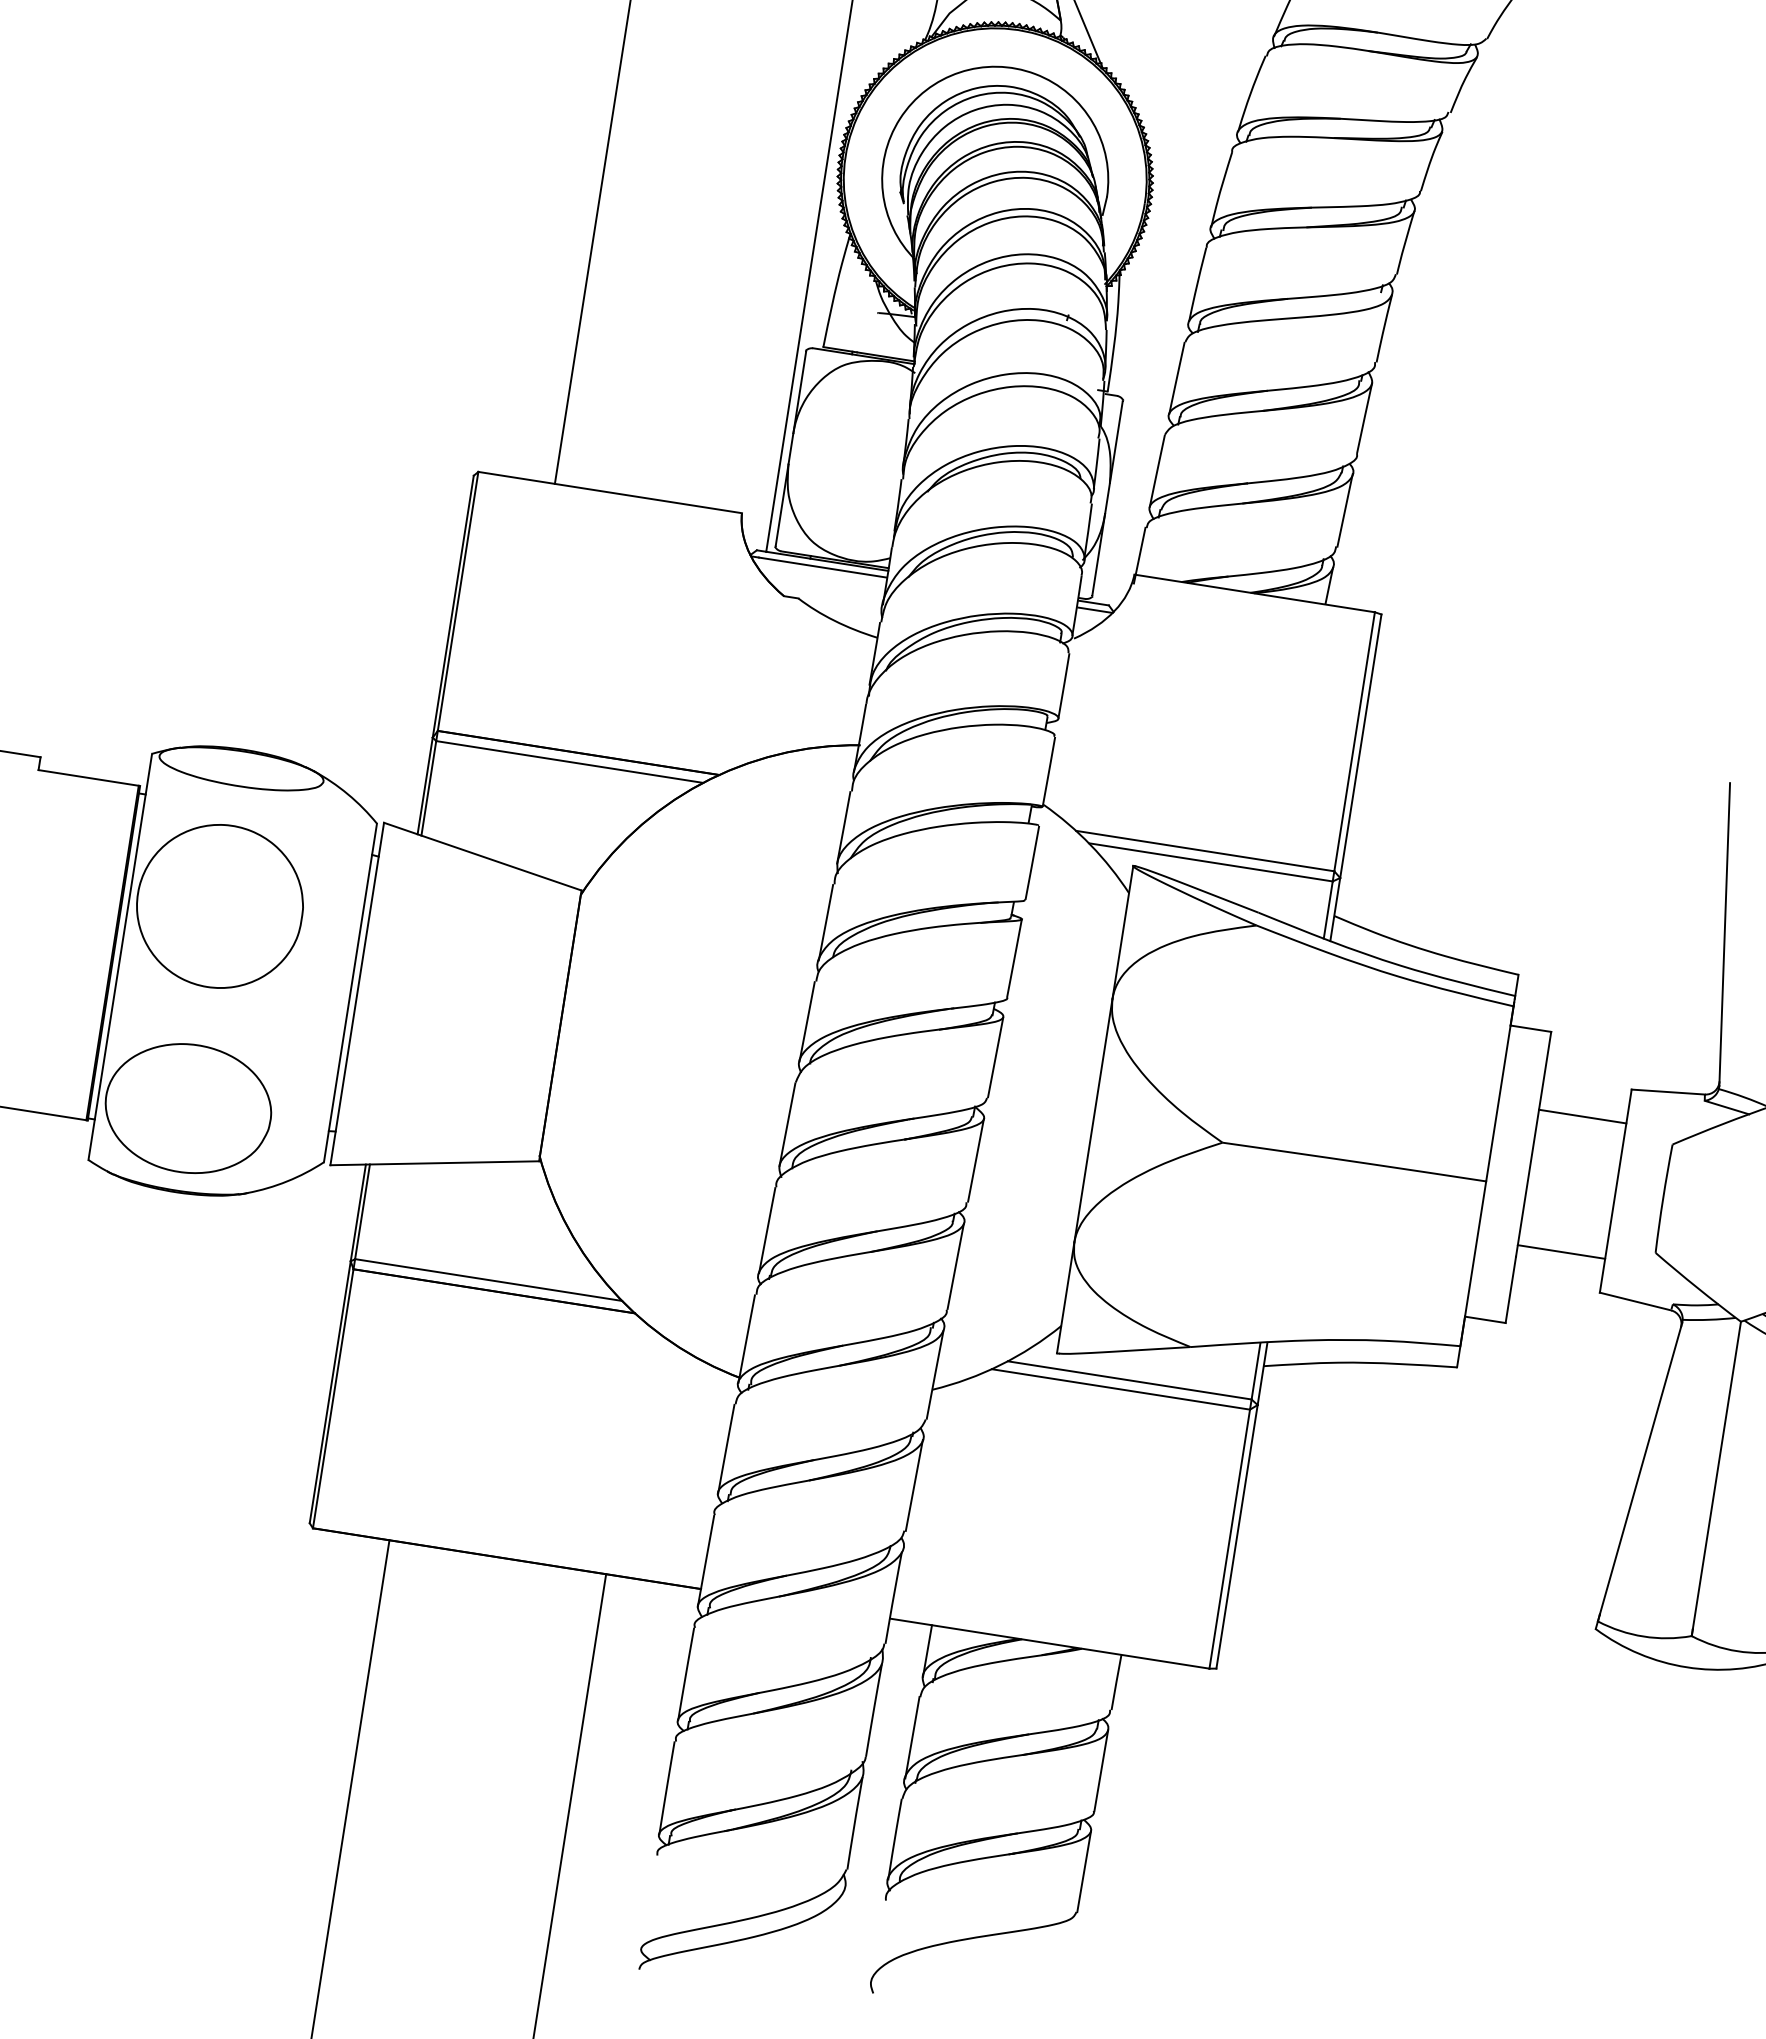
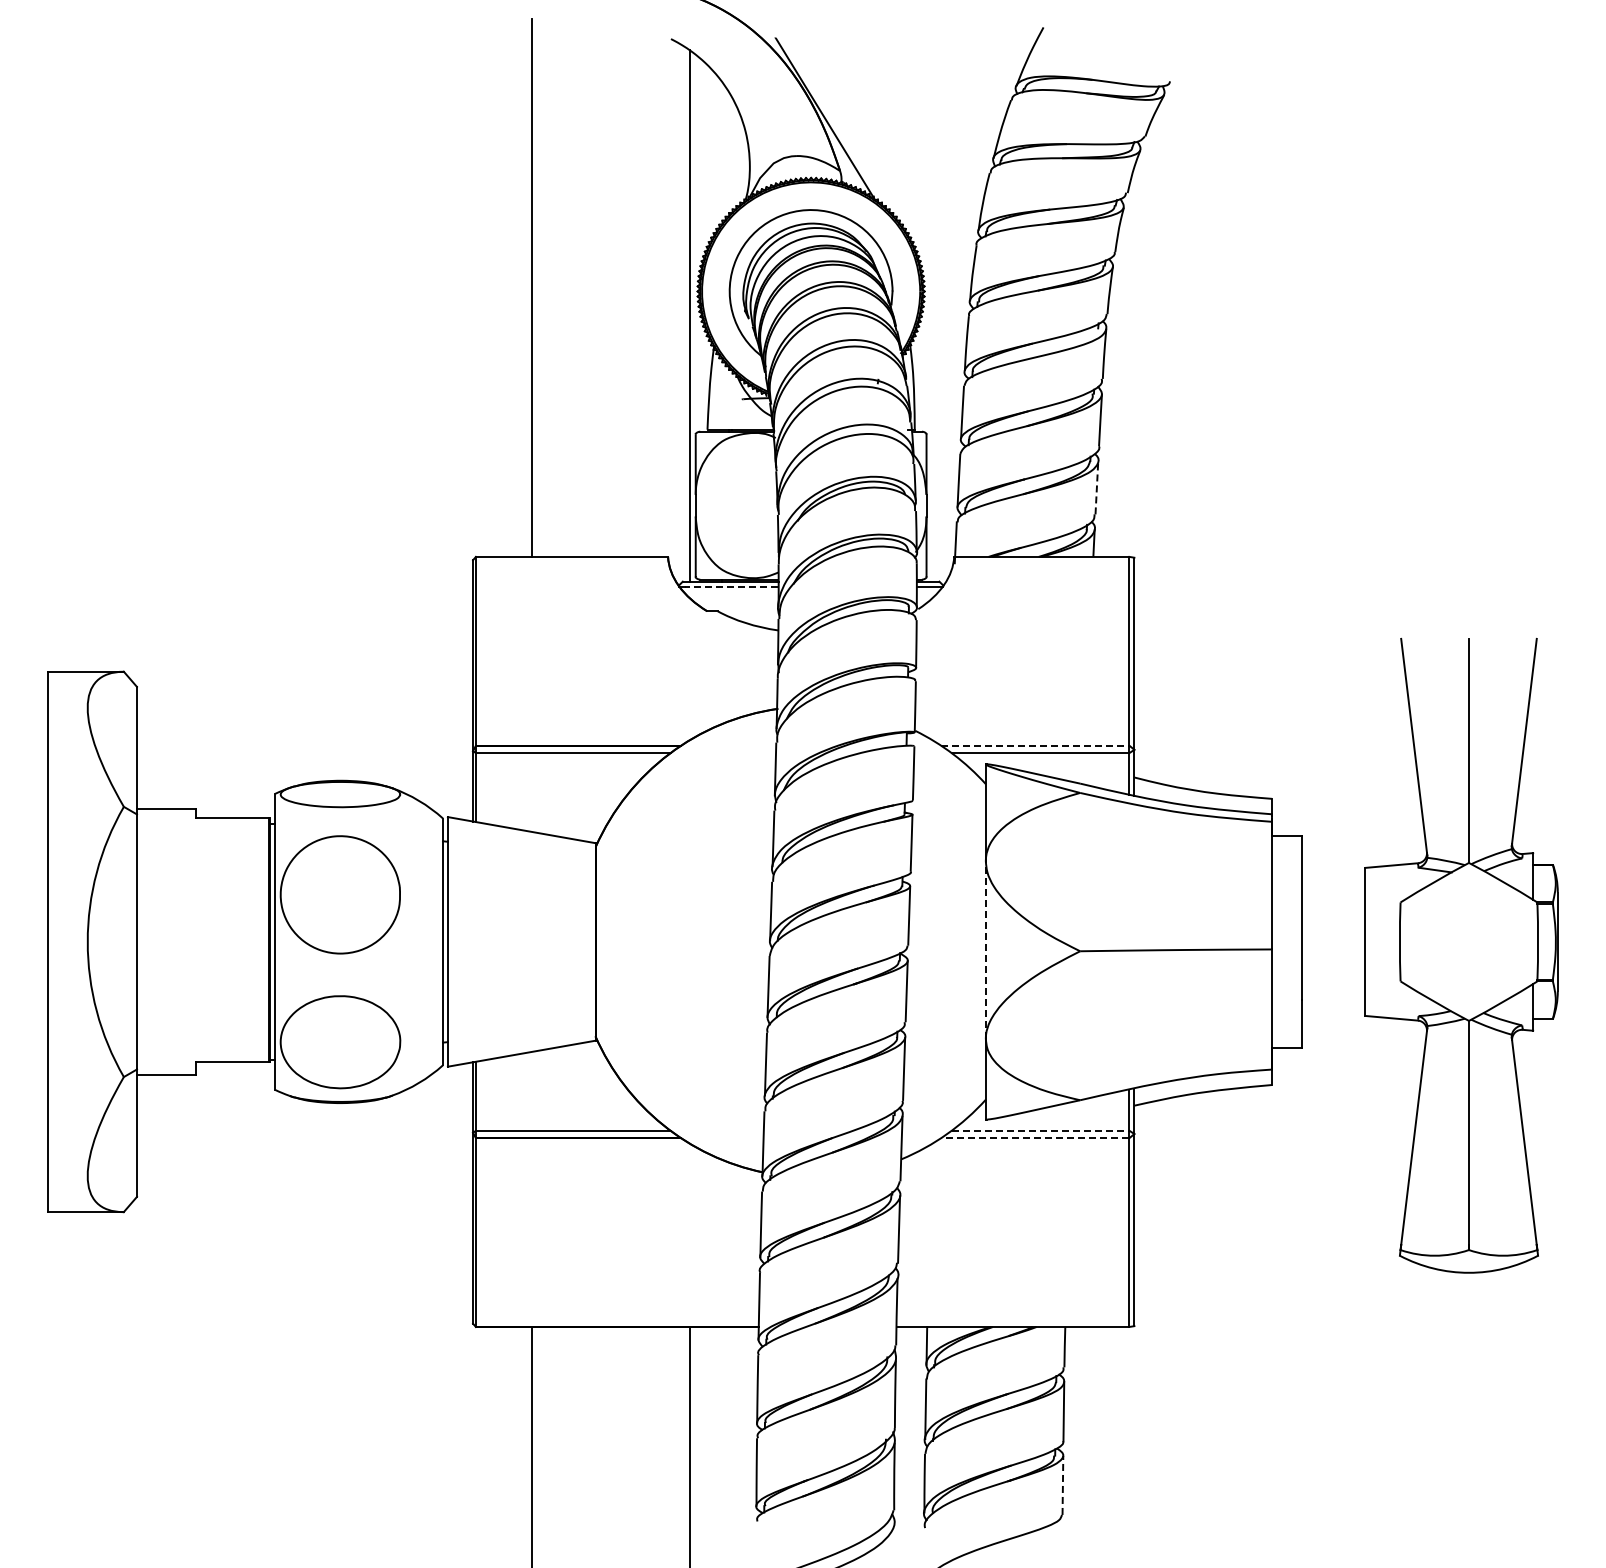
line: (1344, 510) -> (1096, 487), solid -> dashed
line: (822, 567) -> (731, 586), solid -> dashed
line: (1205, 850) -> (1035, 745), solid -> dashed
line: (1582, 1116) -> (1333, 892), removed
line: (1092, 1121) -> (985, 950), solid -> dashed
line: (1561, 1252) -> (1333, 991), removed
line: (1129, 1380) -> (1040, 1130), solid -> dashed
line: (1119, 1389) -> (1034, 1138), solid -> dashed
line: (1083, 1871) -> (1062, 1485), solid -> dashed

